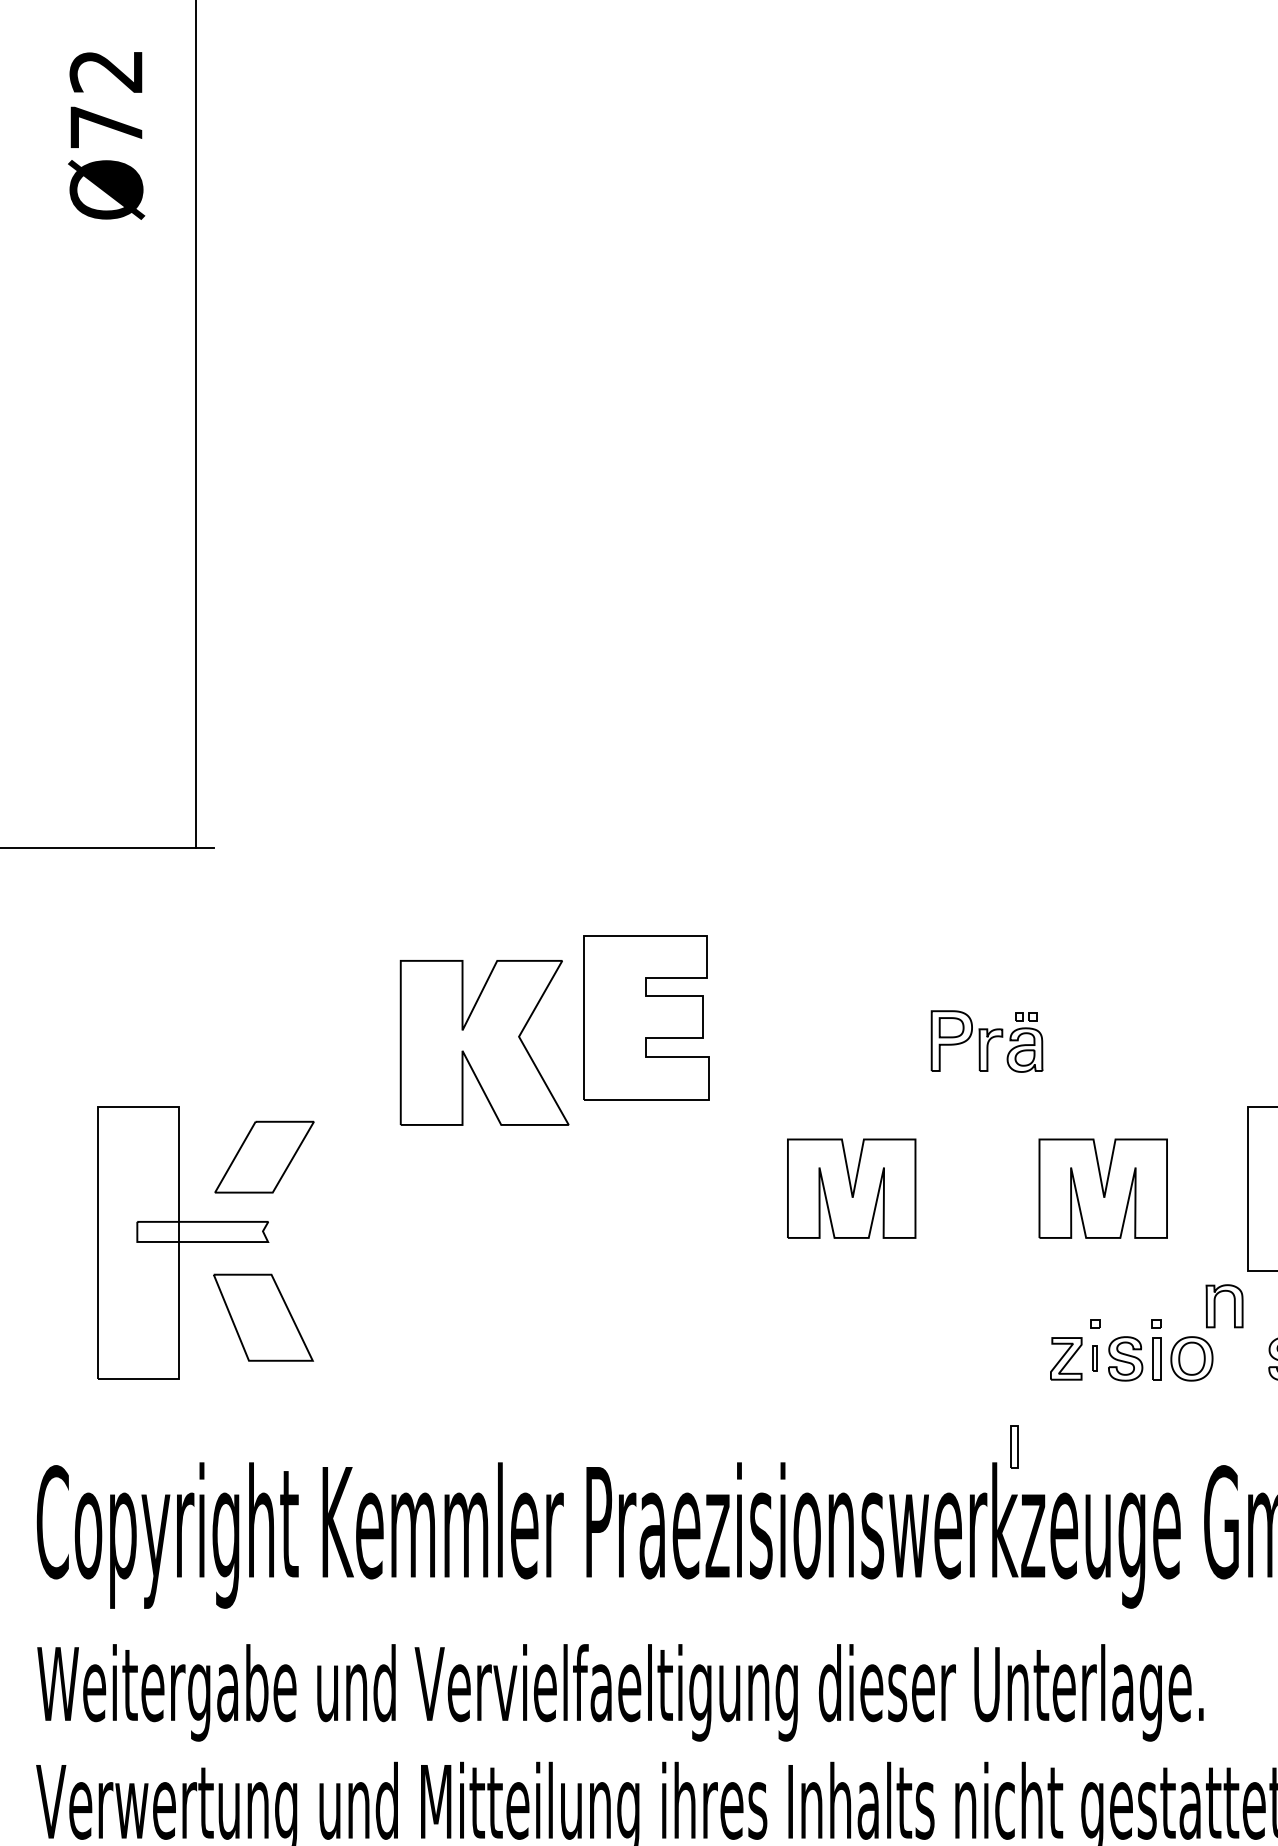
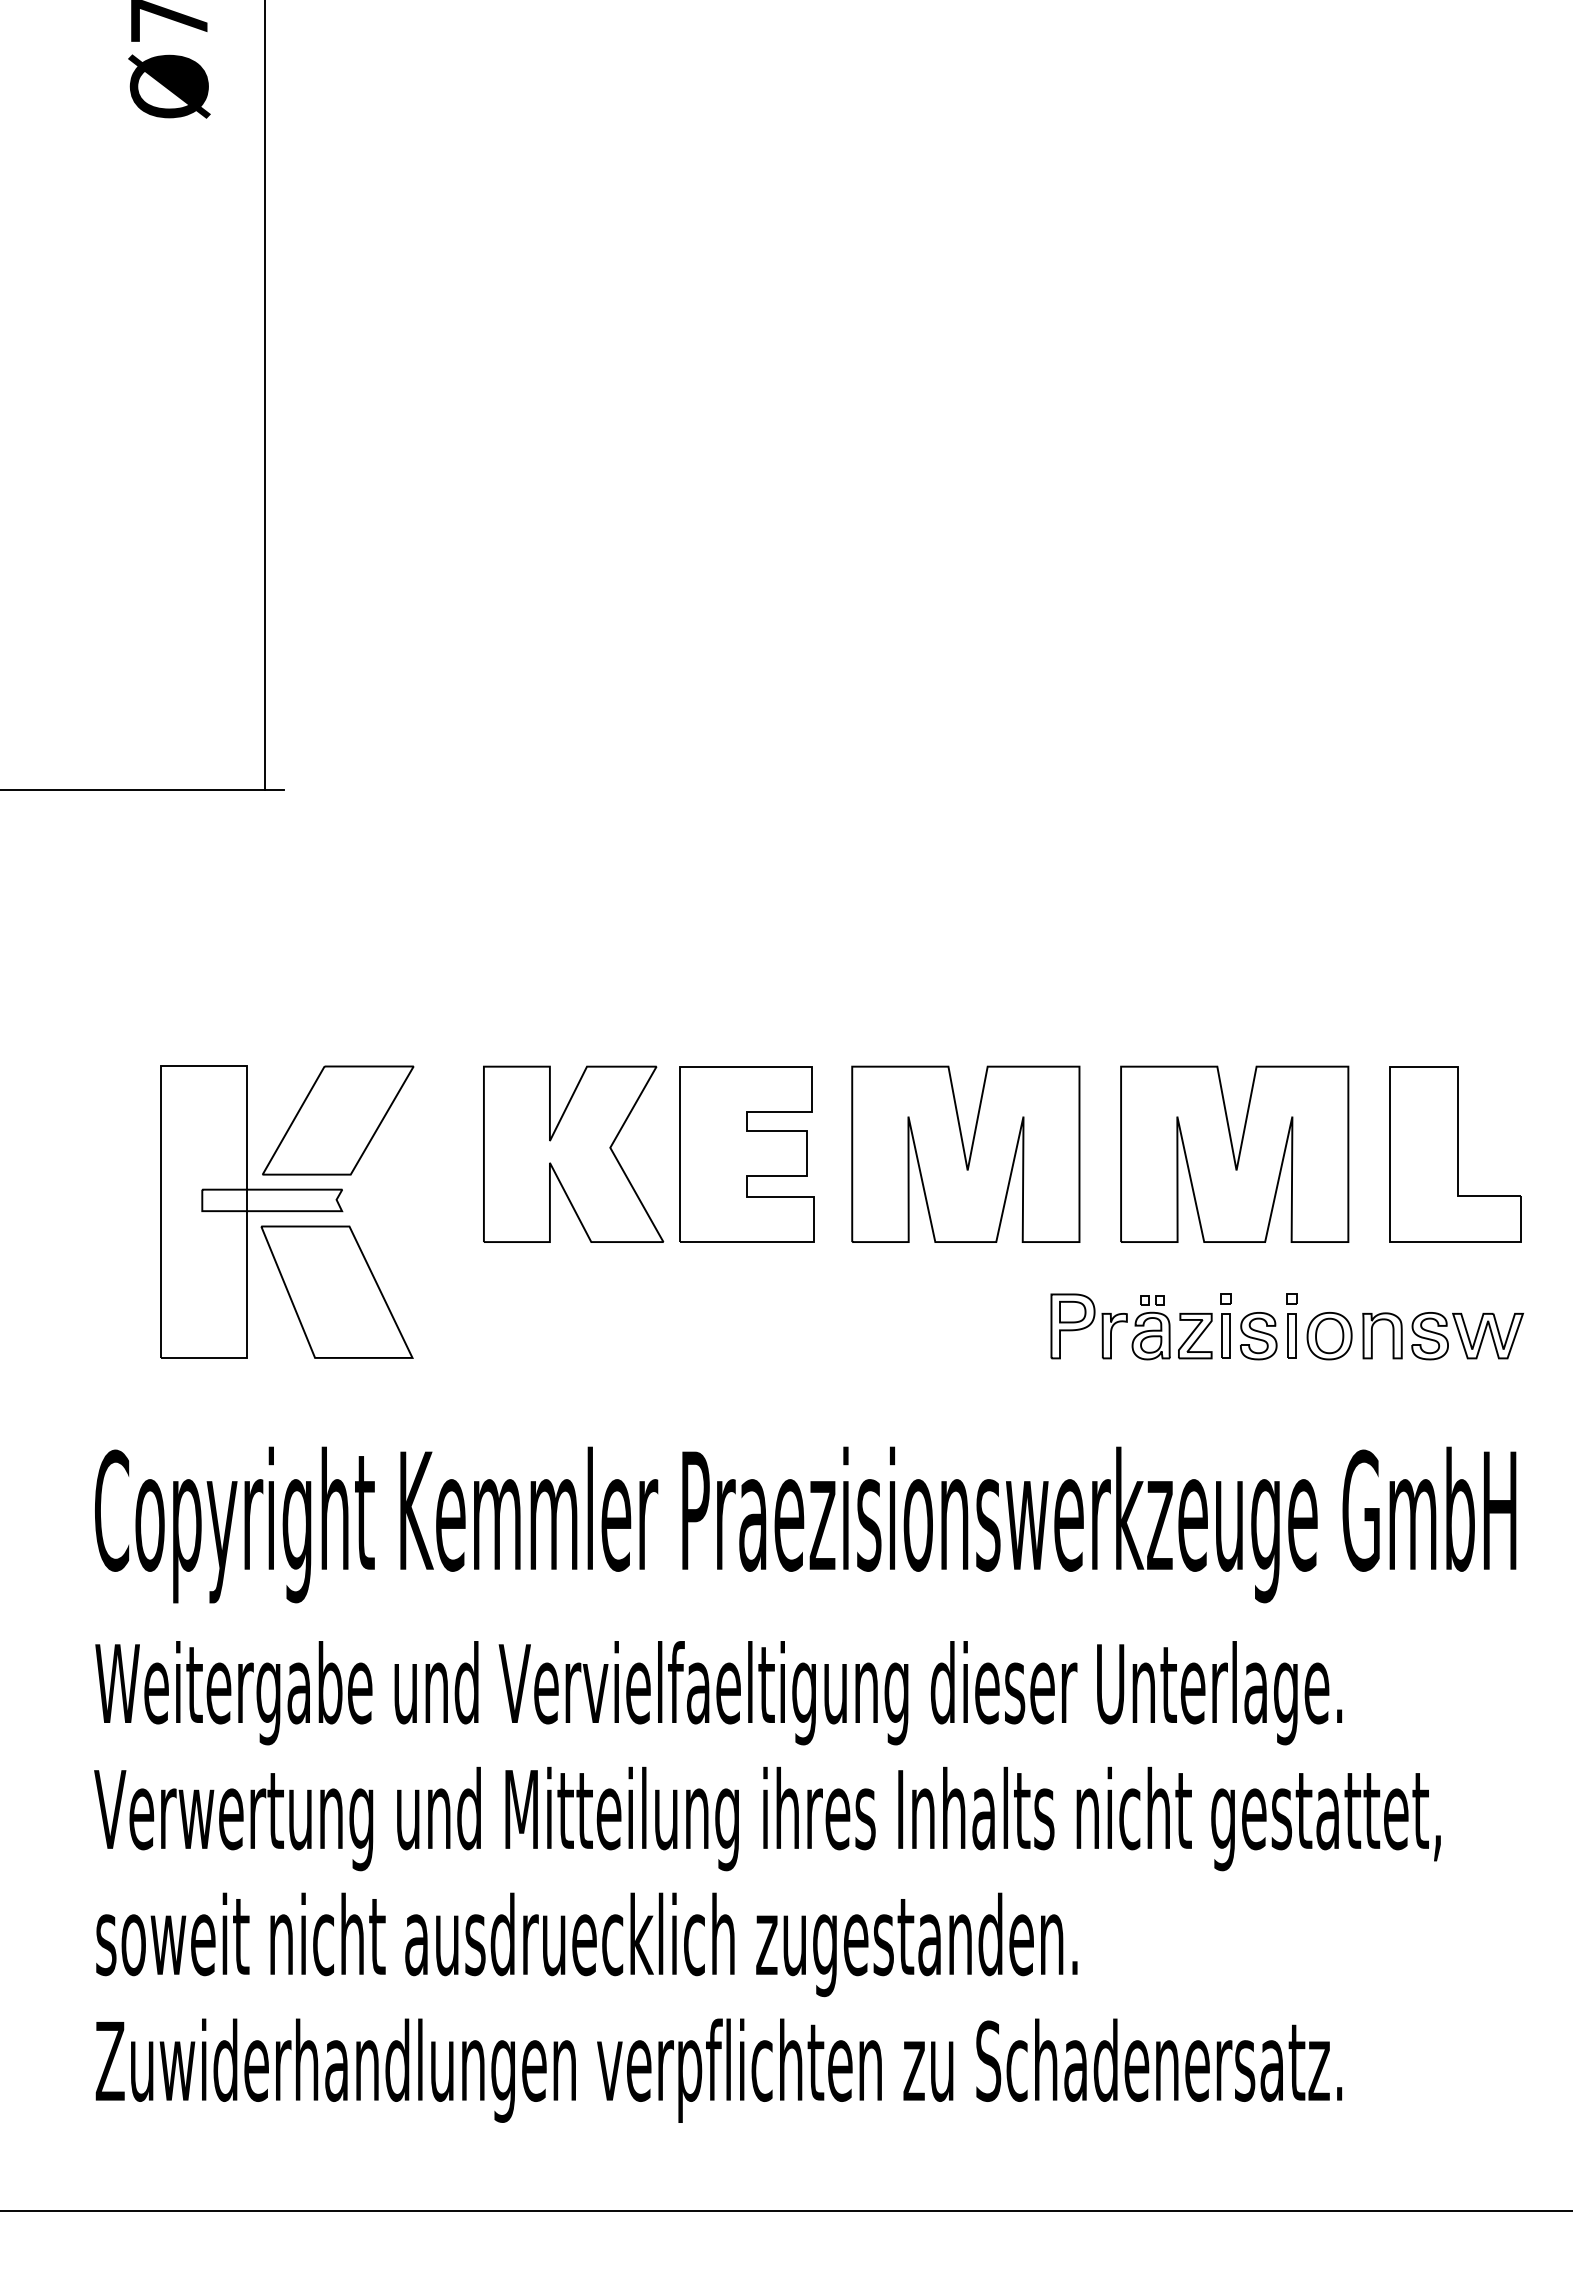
part: (646, 1017) -> (746, 1154), moved
part: (986, 1041) -> (1110, 1326), moved
part: (484, 1042) -> (573, 1153), moved
part: (264, 1157) -> (338, 1120), size x1.43
part: (851, 1188) -> (965, 1153), size x1.67
part: (1102, 1188) -> (1234, 1153), size x1.67
part: (1215, 1305) -> (1372, 1335), moved
part: (262, 1317) -> (336, 1291), size x1.43
part: (1094, 1358) -> (1225, 1335), size x1.67
part: (1014, 1446) -> (1139, 1429), removed

